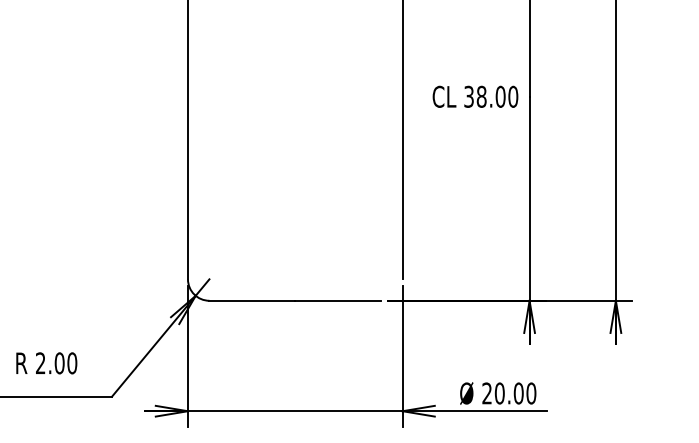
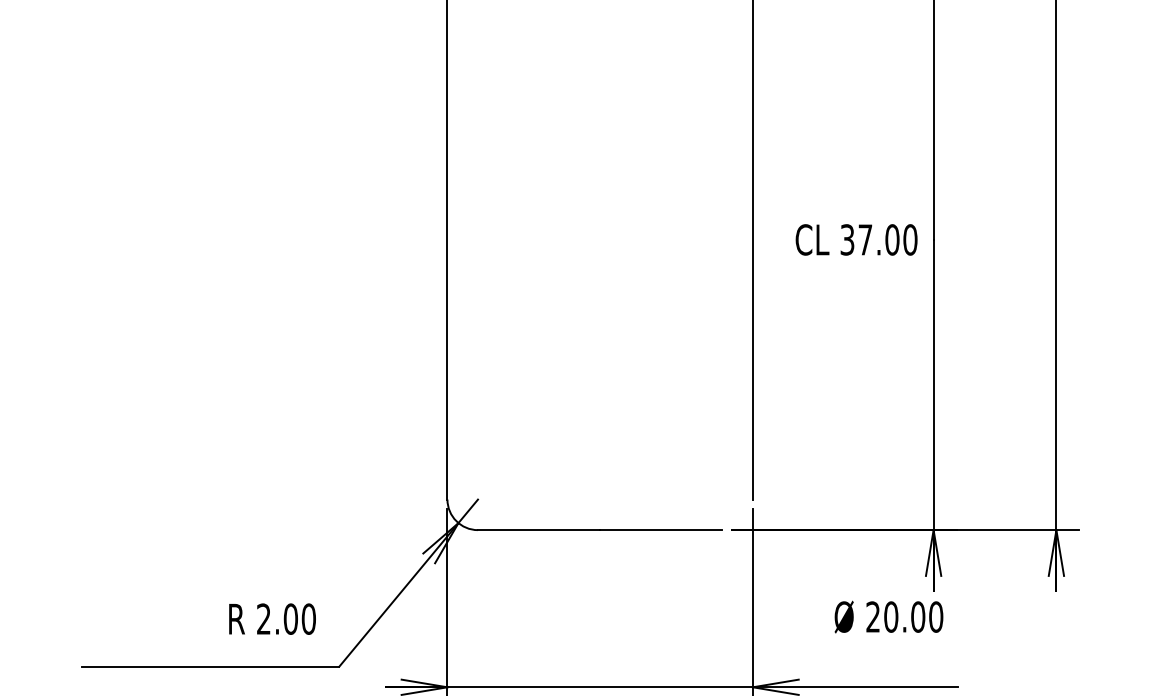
text: (481, 96) -> (865, 239), 38.00 -> 37.00
text: (46, 362) -> (272, 618), moved
text: (497, 393) -> (888, 616), moved

